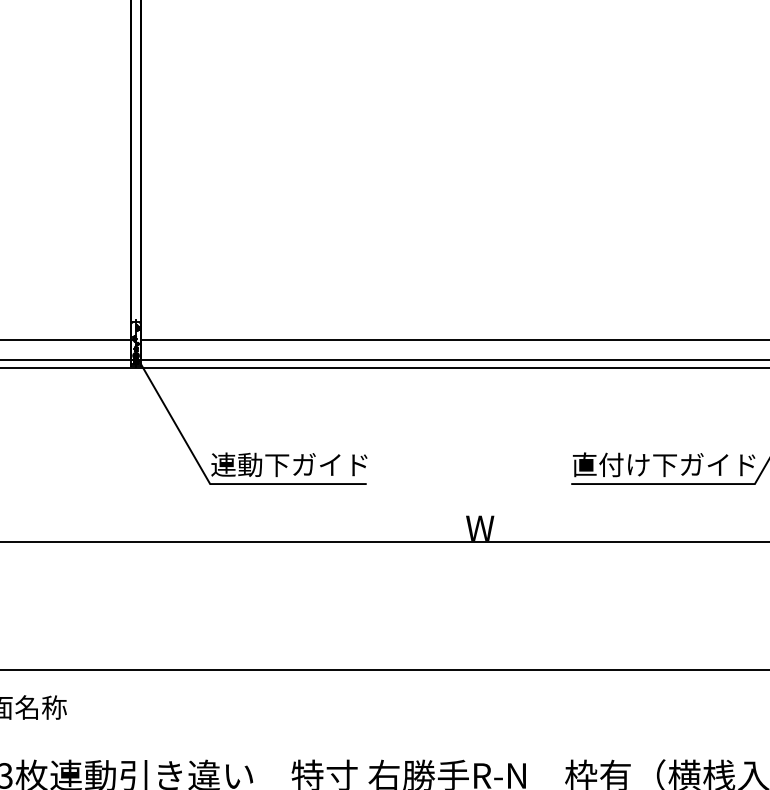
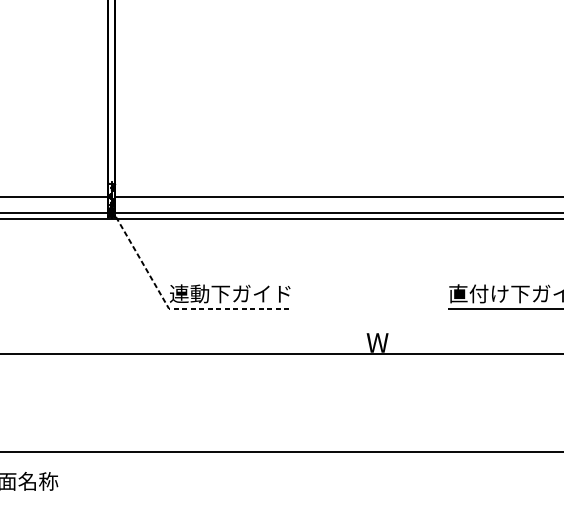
line: (214, 484) -> (172, 309), solid -> dashed

